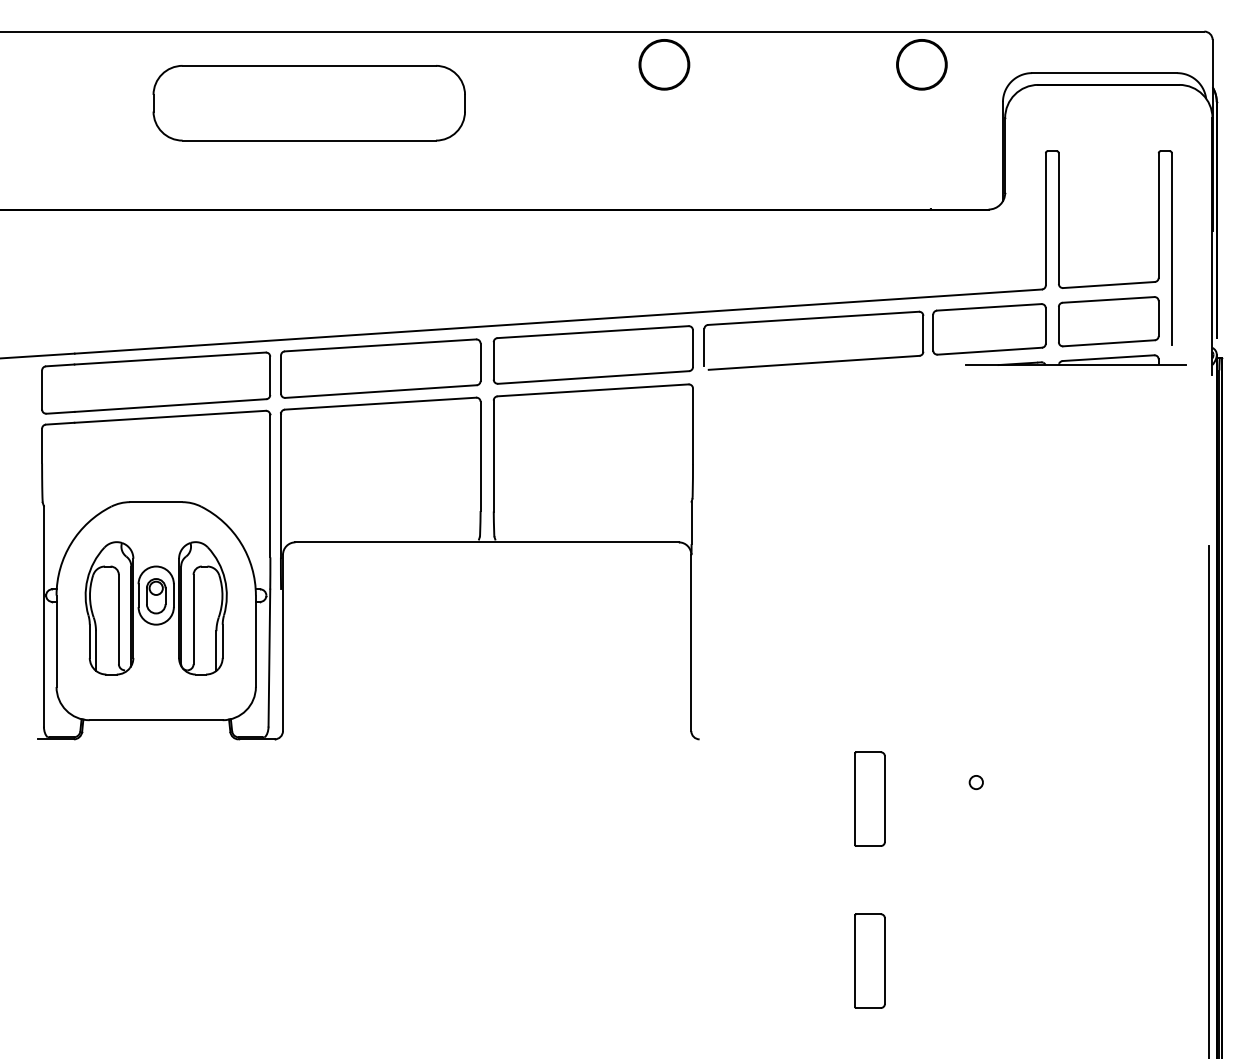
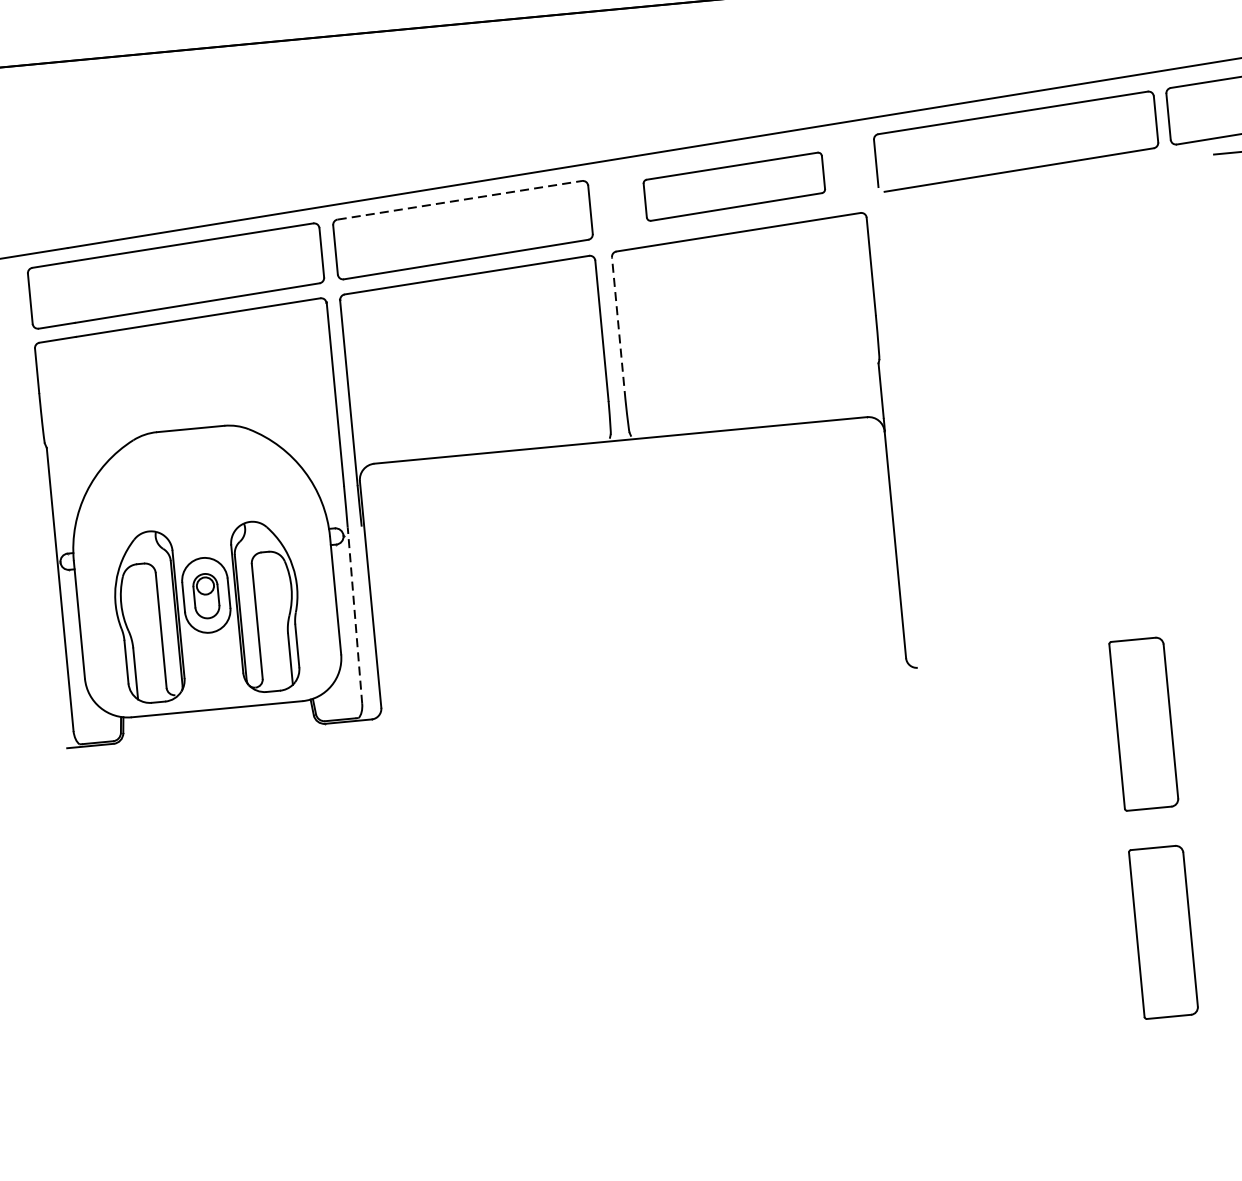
line: (380, 345) -> (459, 200), solid -> dashed
part: (592, 354) -> (733, 186), size x0.7
line: (493, 456) -> (618, 329), solid -> dashed
part: (155, 608) -> (206, 612), moved
line: (269, 658) -> (355, 616), solid -> dashed
part: (869, 798) -> (1143, 723), size x1.4
part: (869, 960) -> (1162, 931), size x1.4

